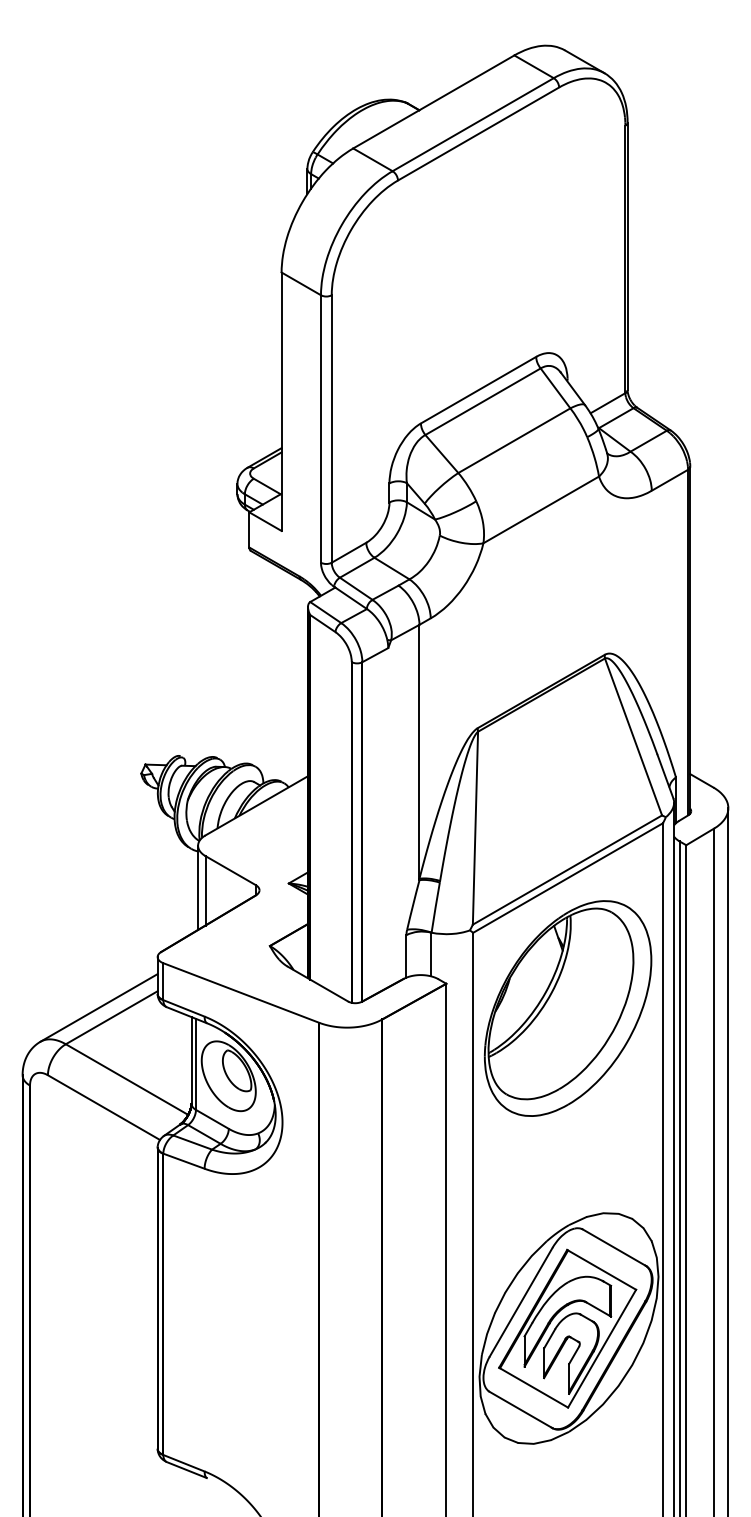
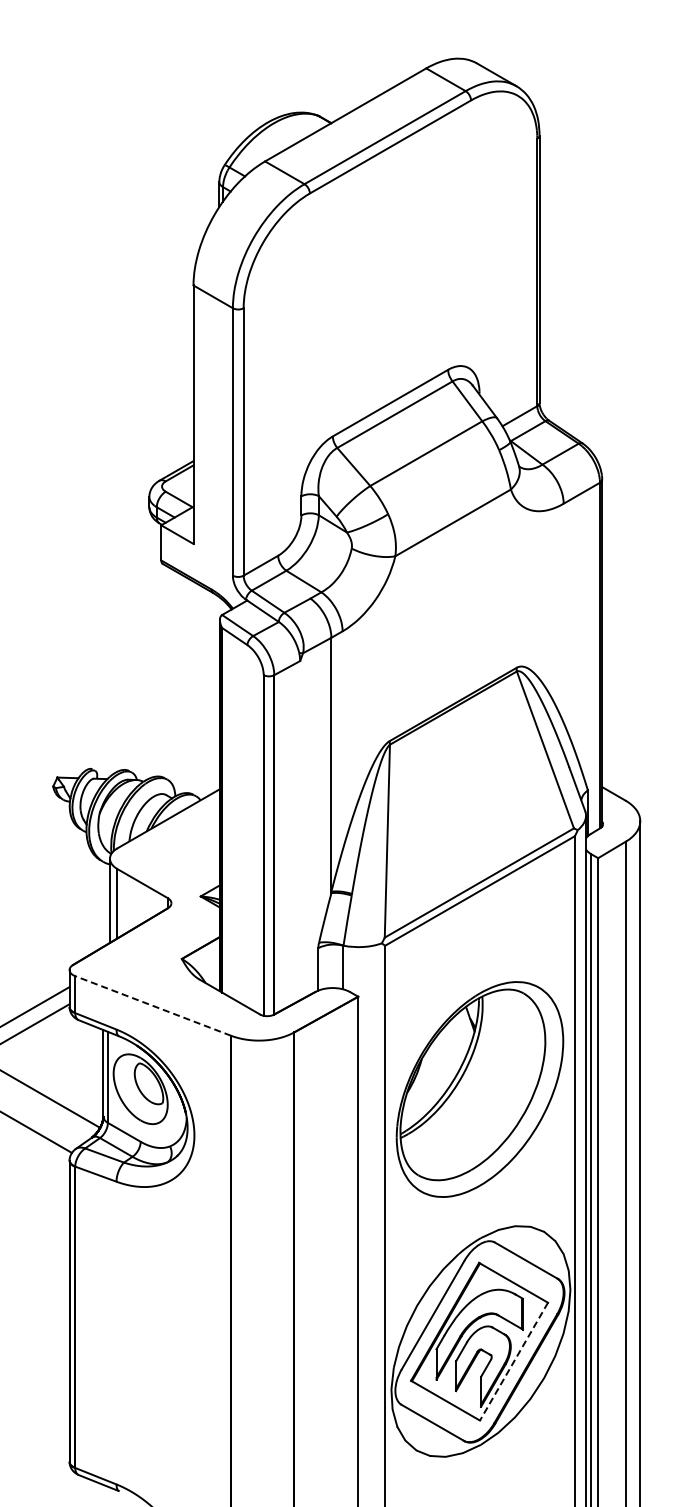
line: (240, 992) -> (152, 1005), solid -> dashed
part: (567, 1008) -> (479, 1089), moved
line: (601, 1349) -> (513, 1362), solid -> dashed

